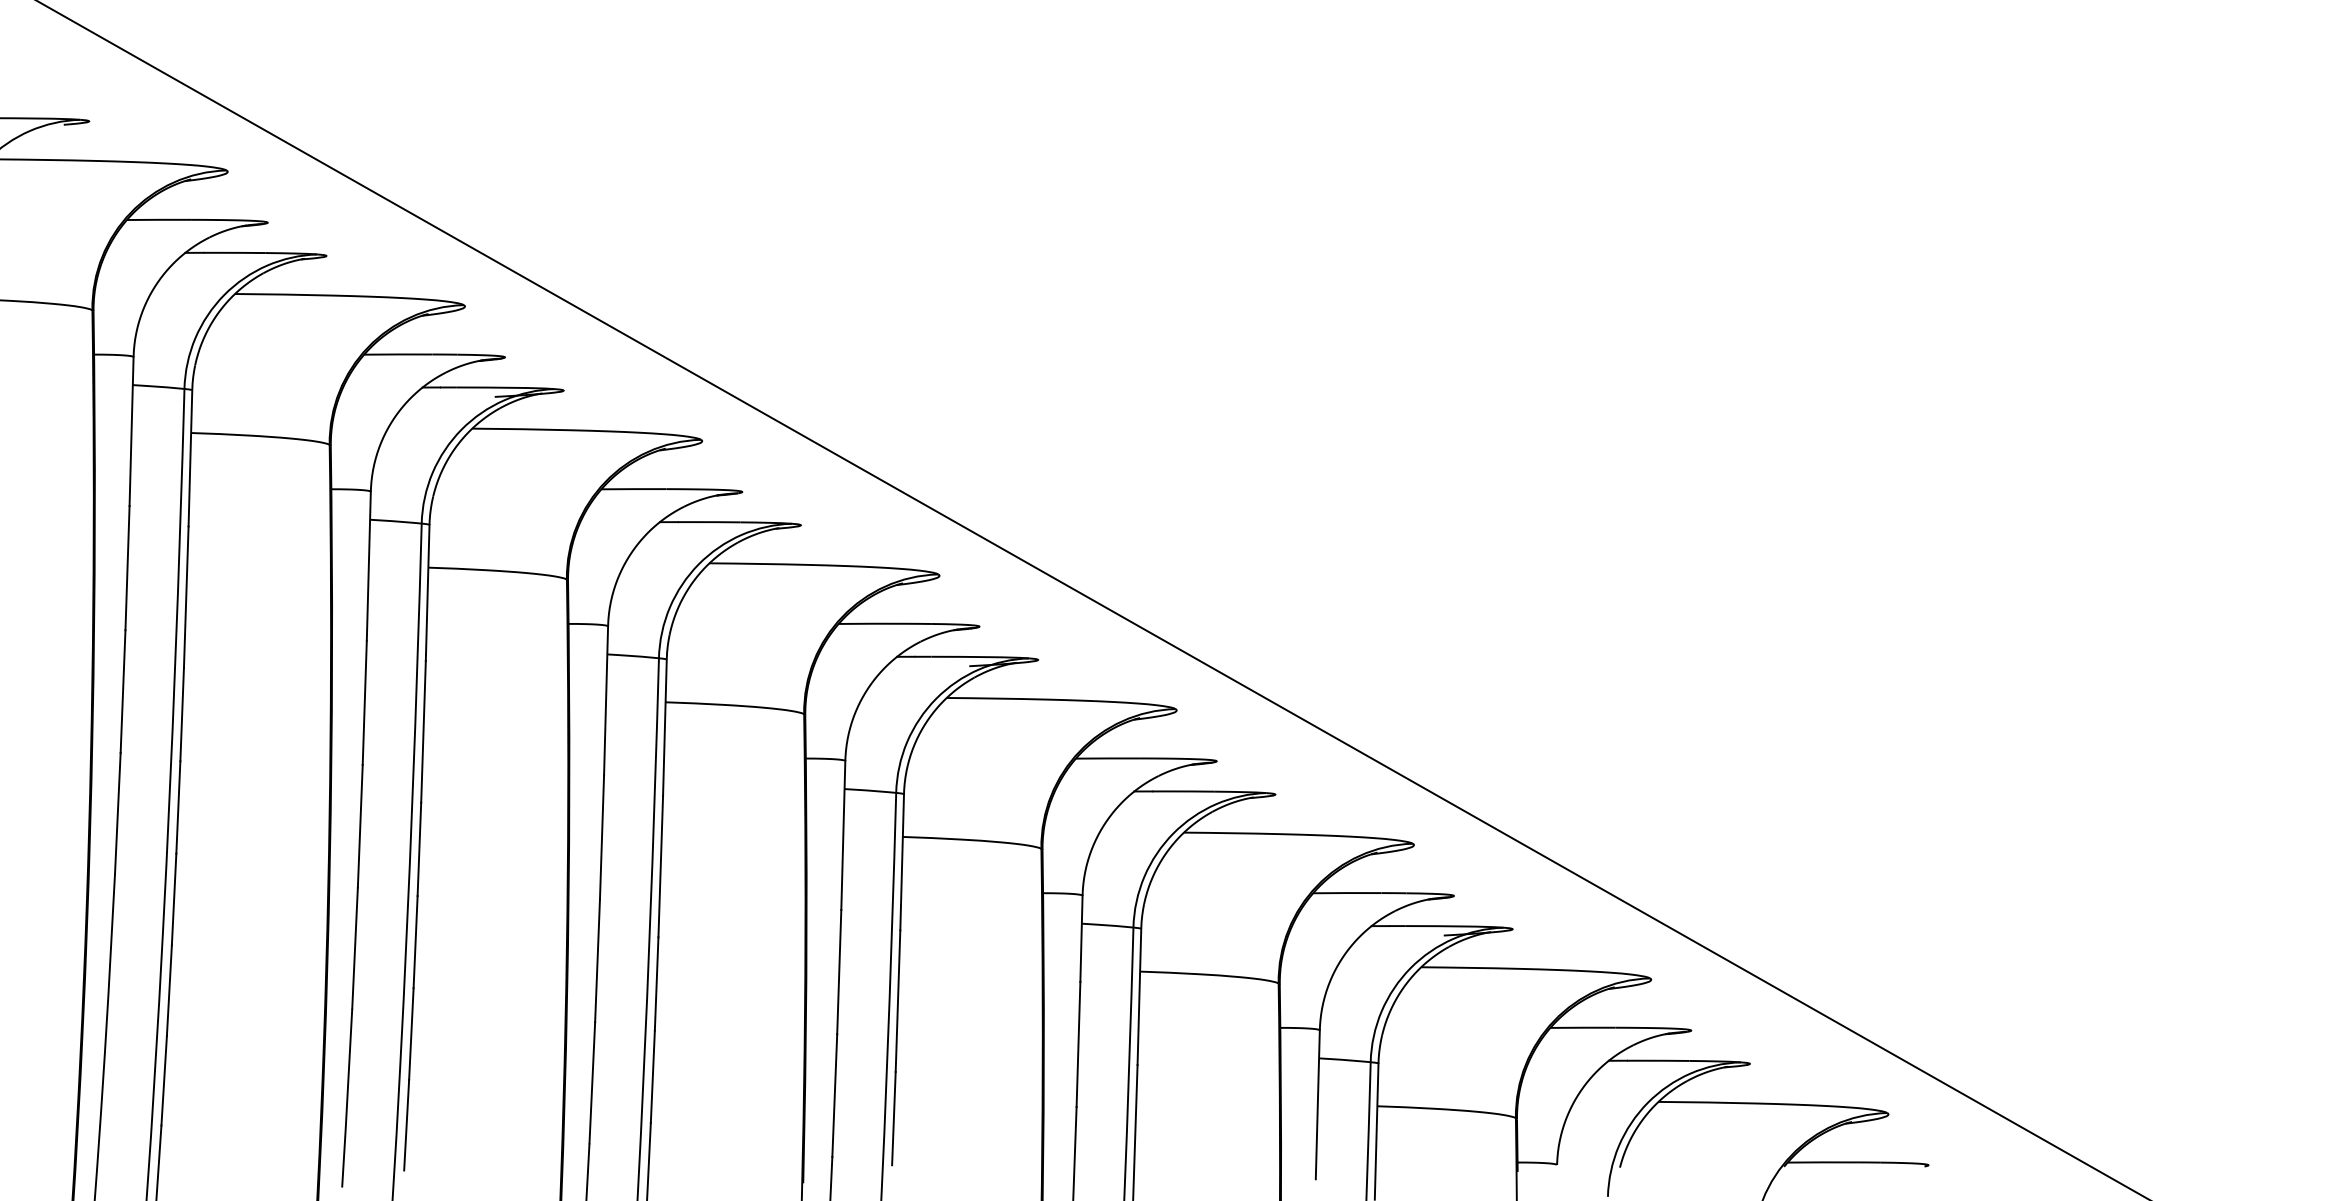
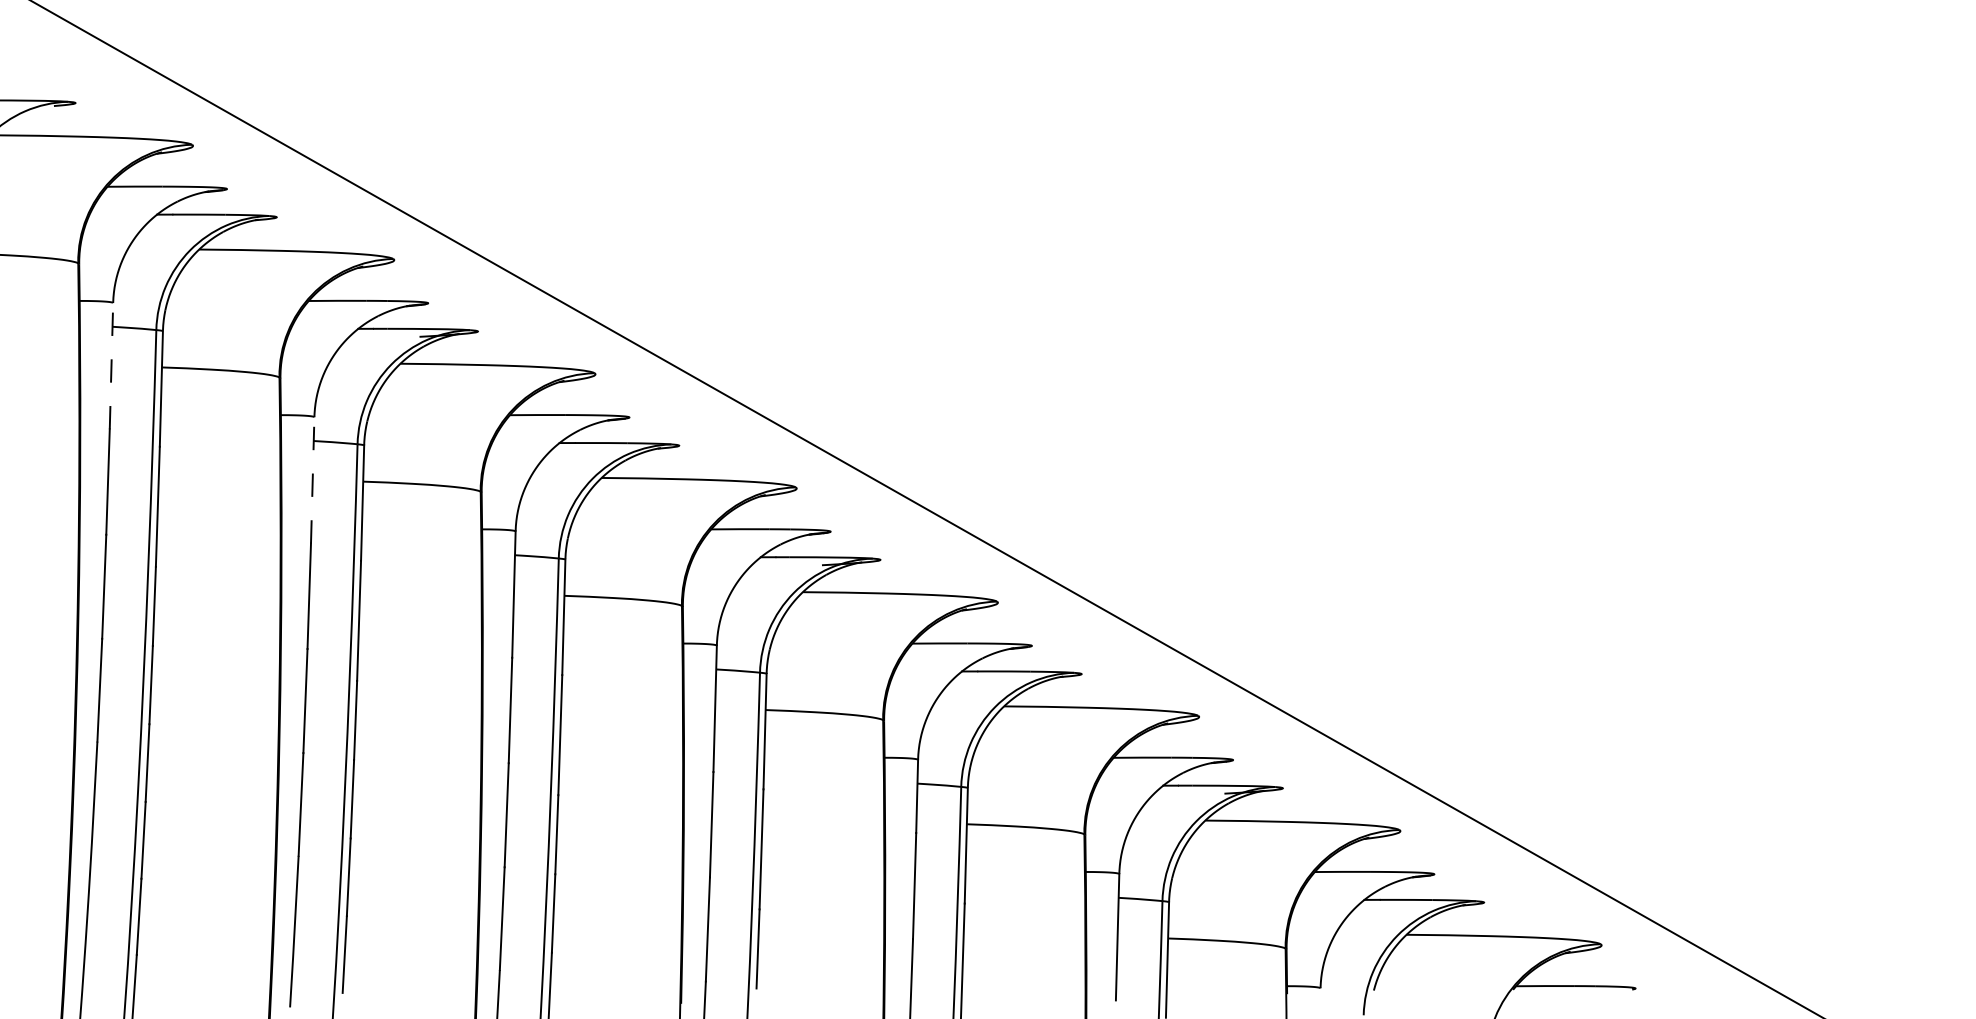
line: (131, 430) -> (111, 365), solid -> dashed
line: (368, 565) -> (312, 479), solid -> dashed

